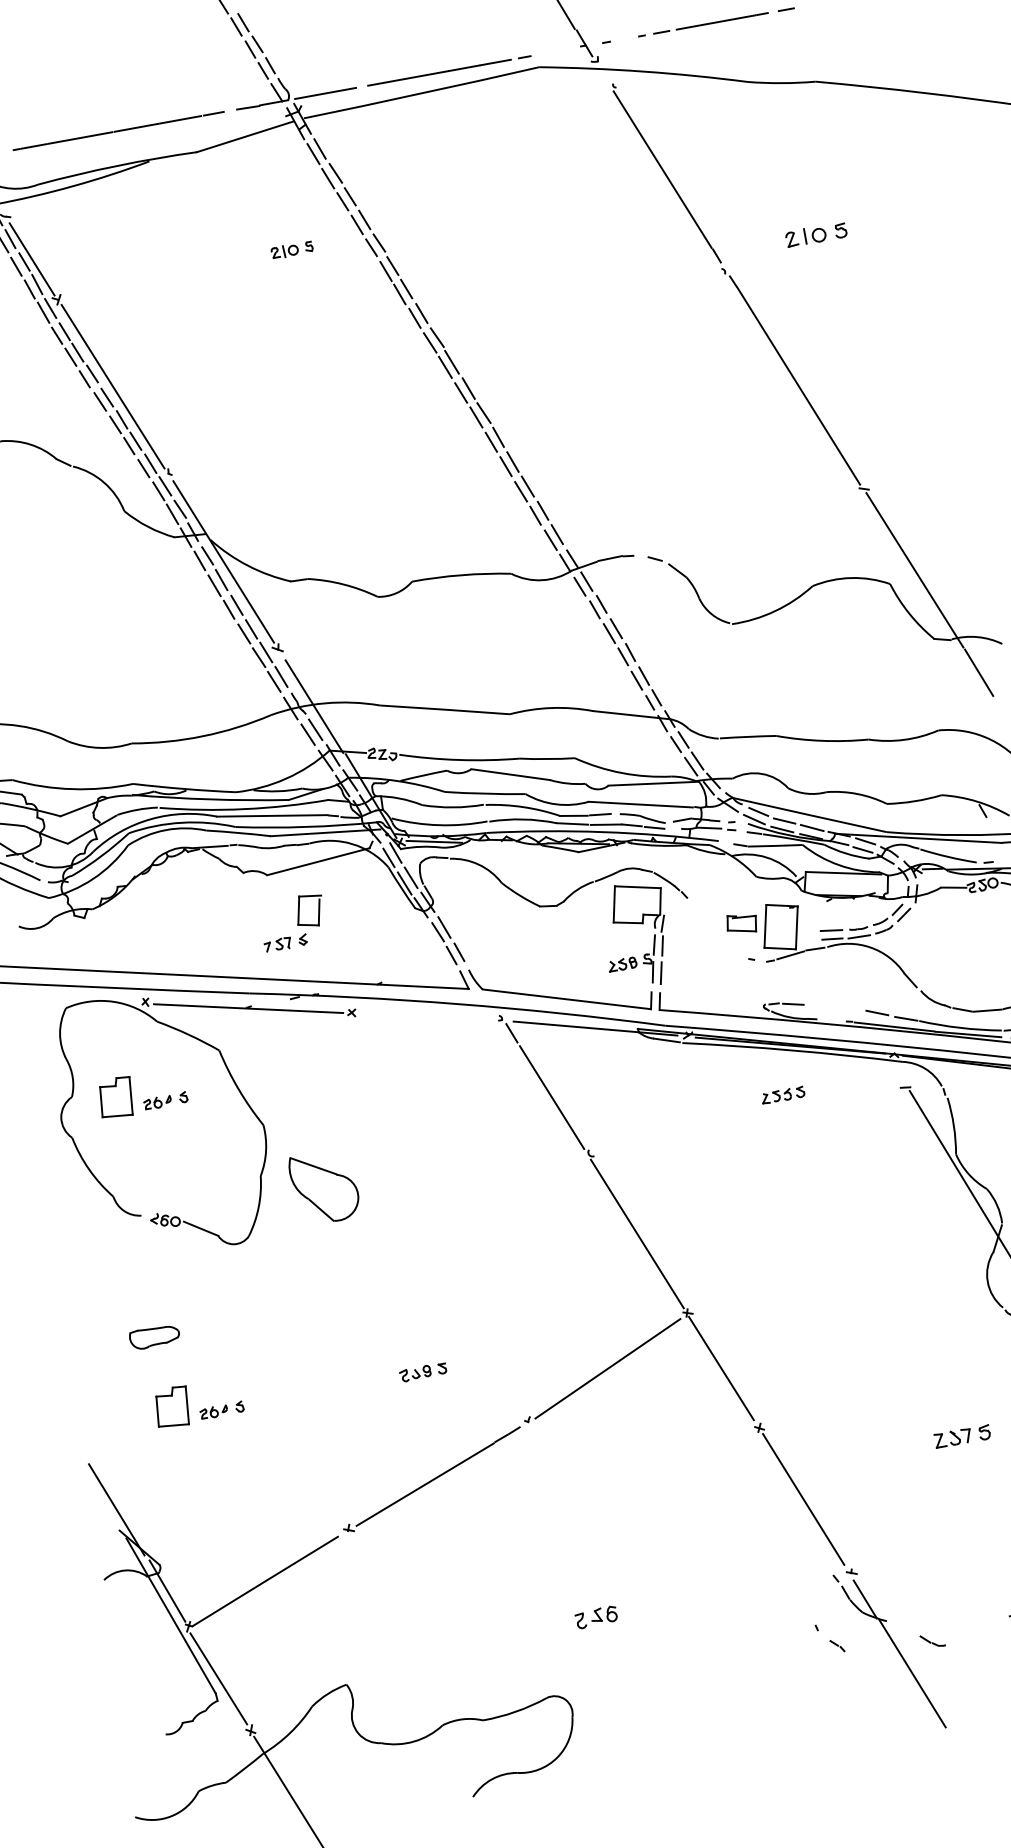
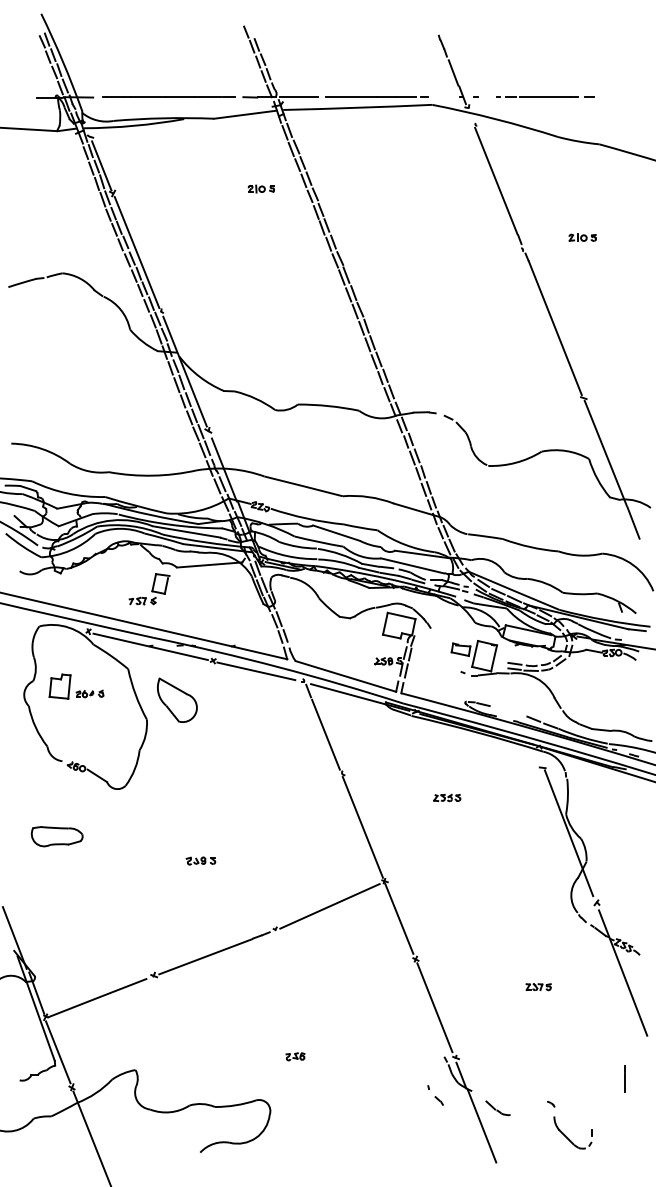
part: (815, 234) -> (582, 237), size x0.71
part: (293, 922) -> (149, 589), moved
line: (423, 1017) -> (256, 671), added
part: (783, 1094) -> (447, 797), moved
part: (324, 1186) -> (177, 699), moved
part: (153, 1336) -> (56, 836), size x1.67
part: (422, 1371) -> (200, 860), moved
part: (198, 1402) -> (76, 881), removed
part: (962, 1437) -> (538, 987), size x0.71
part: (596, 1617) -> (295, 1056), size x0.71
part: (932, 1641) -> (497, 1108), size x1.67

